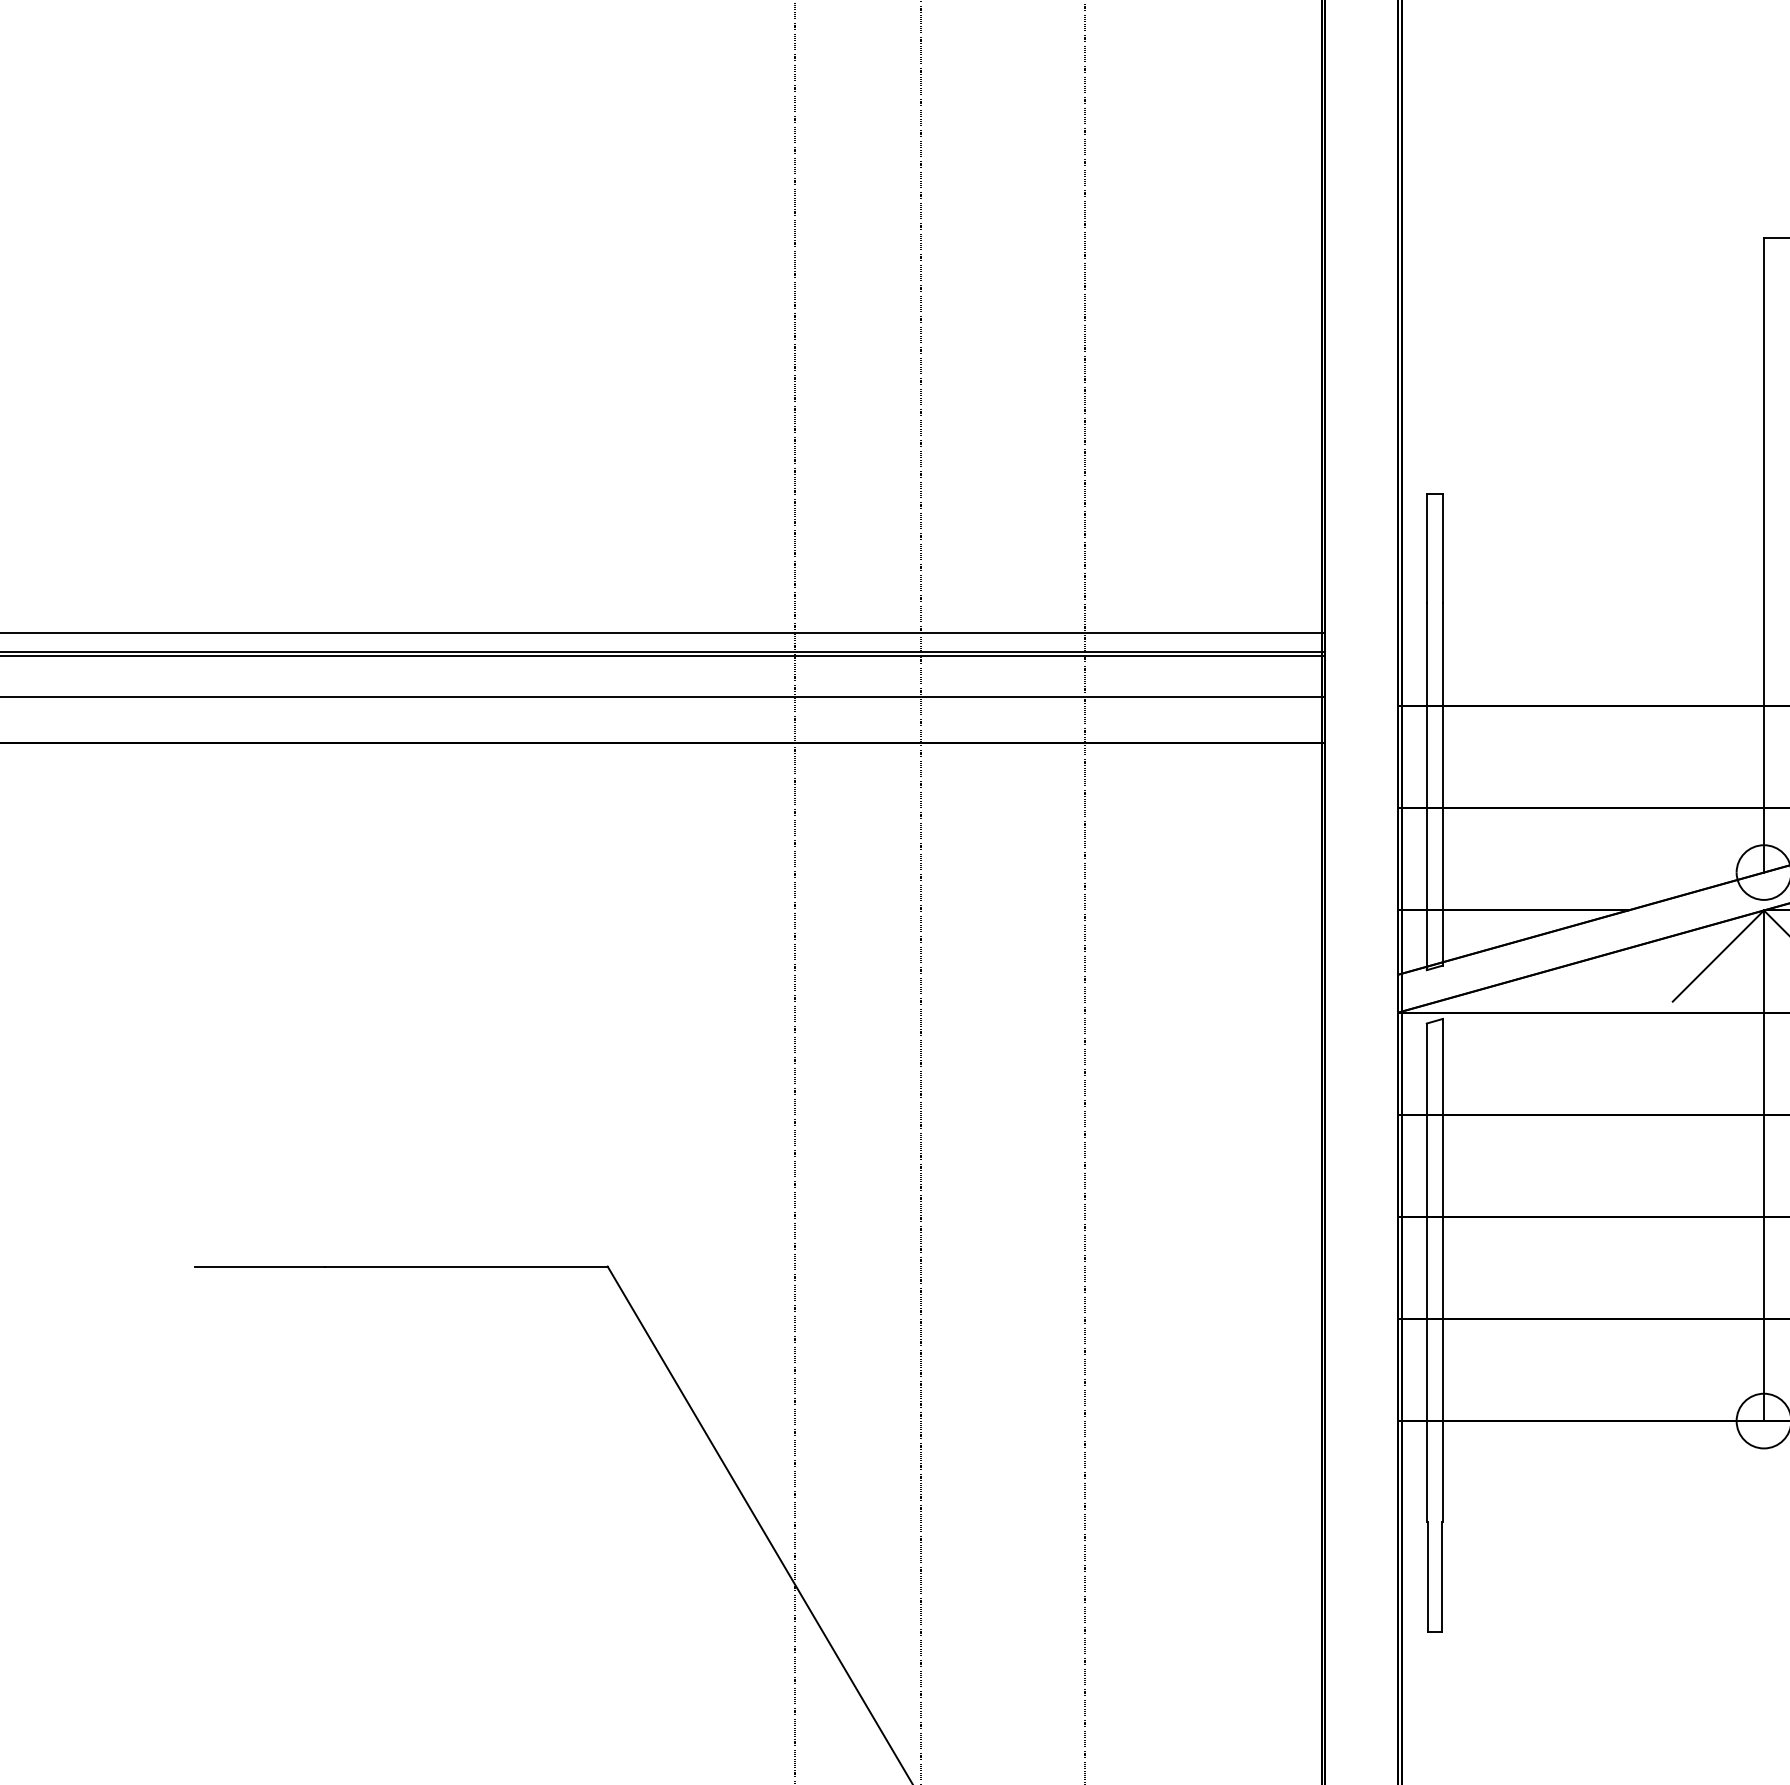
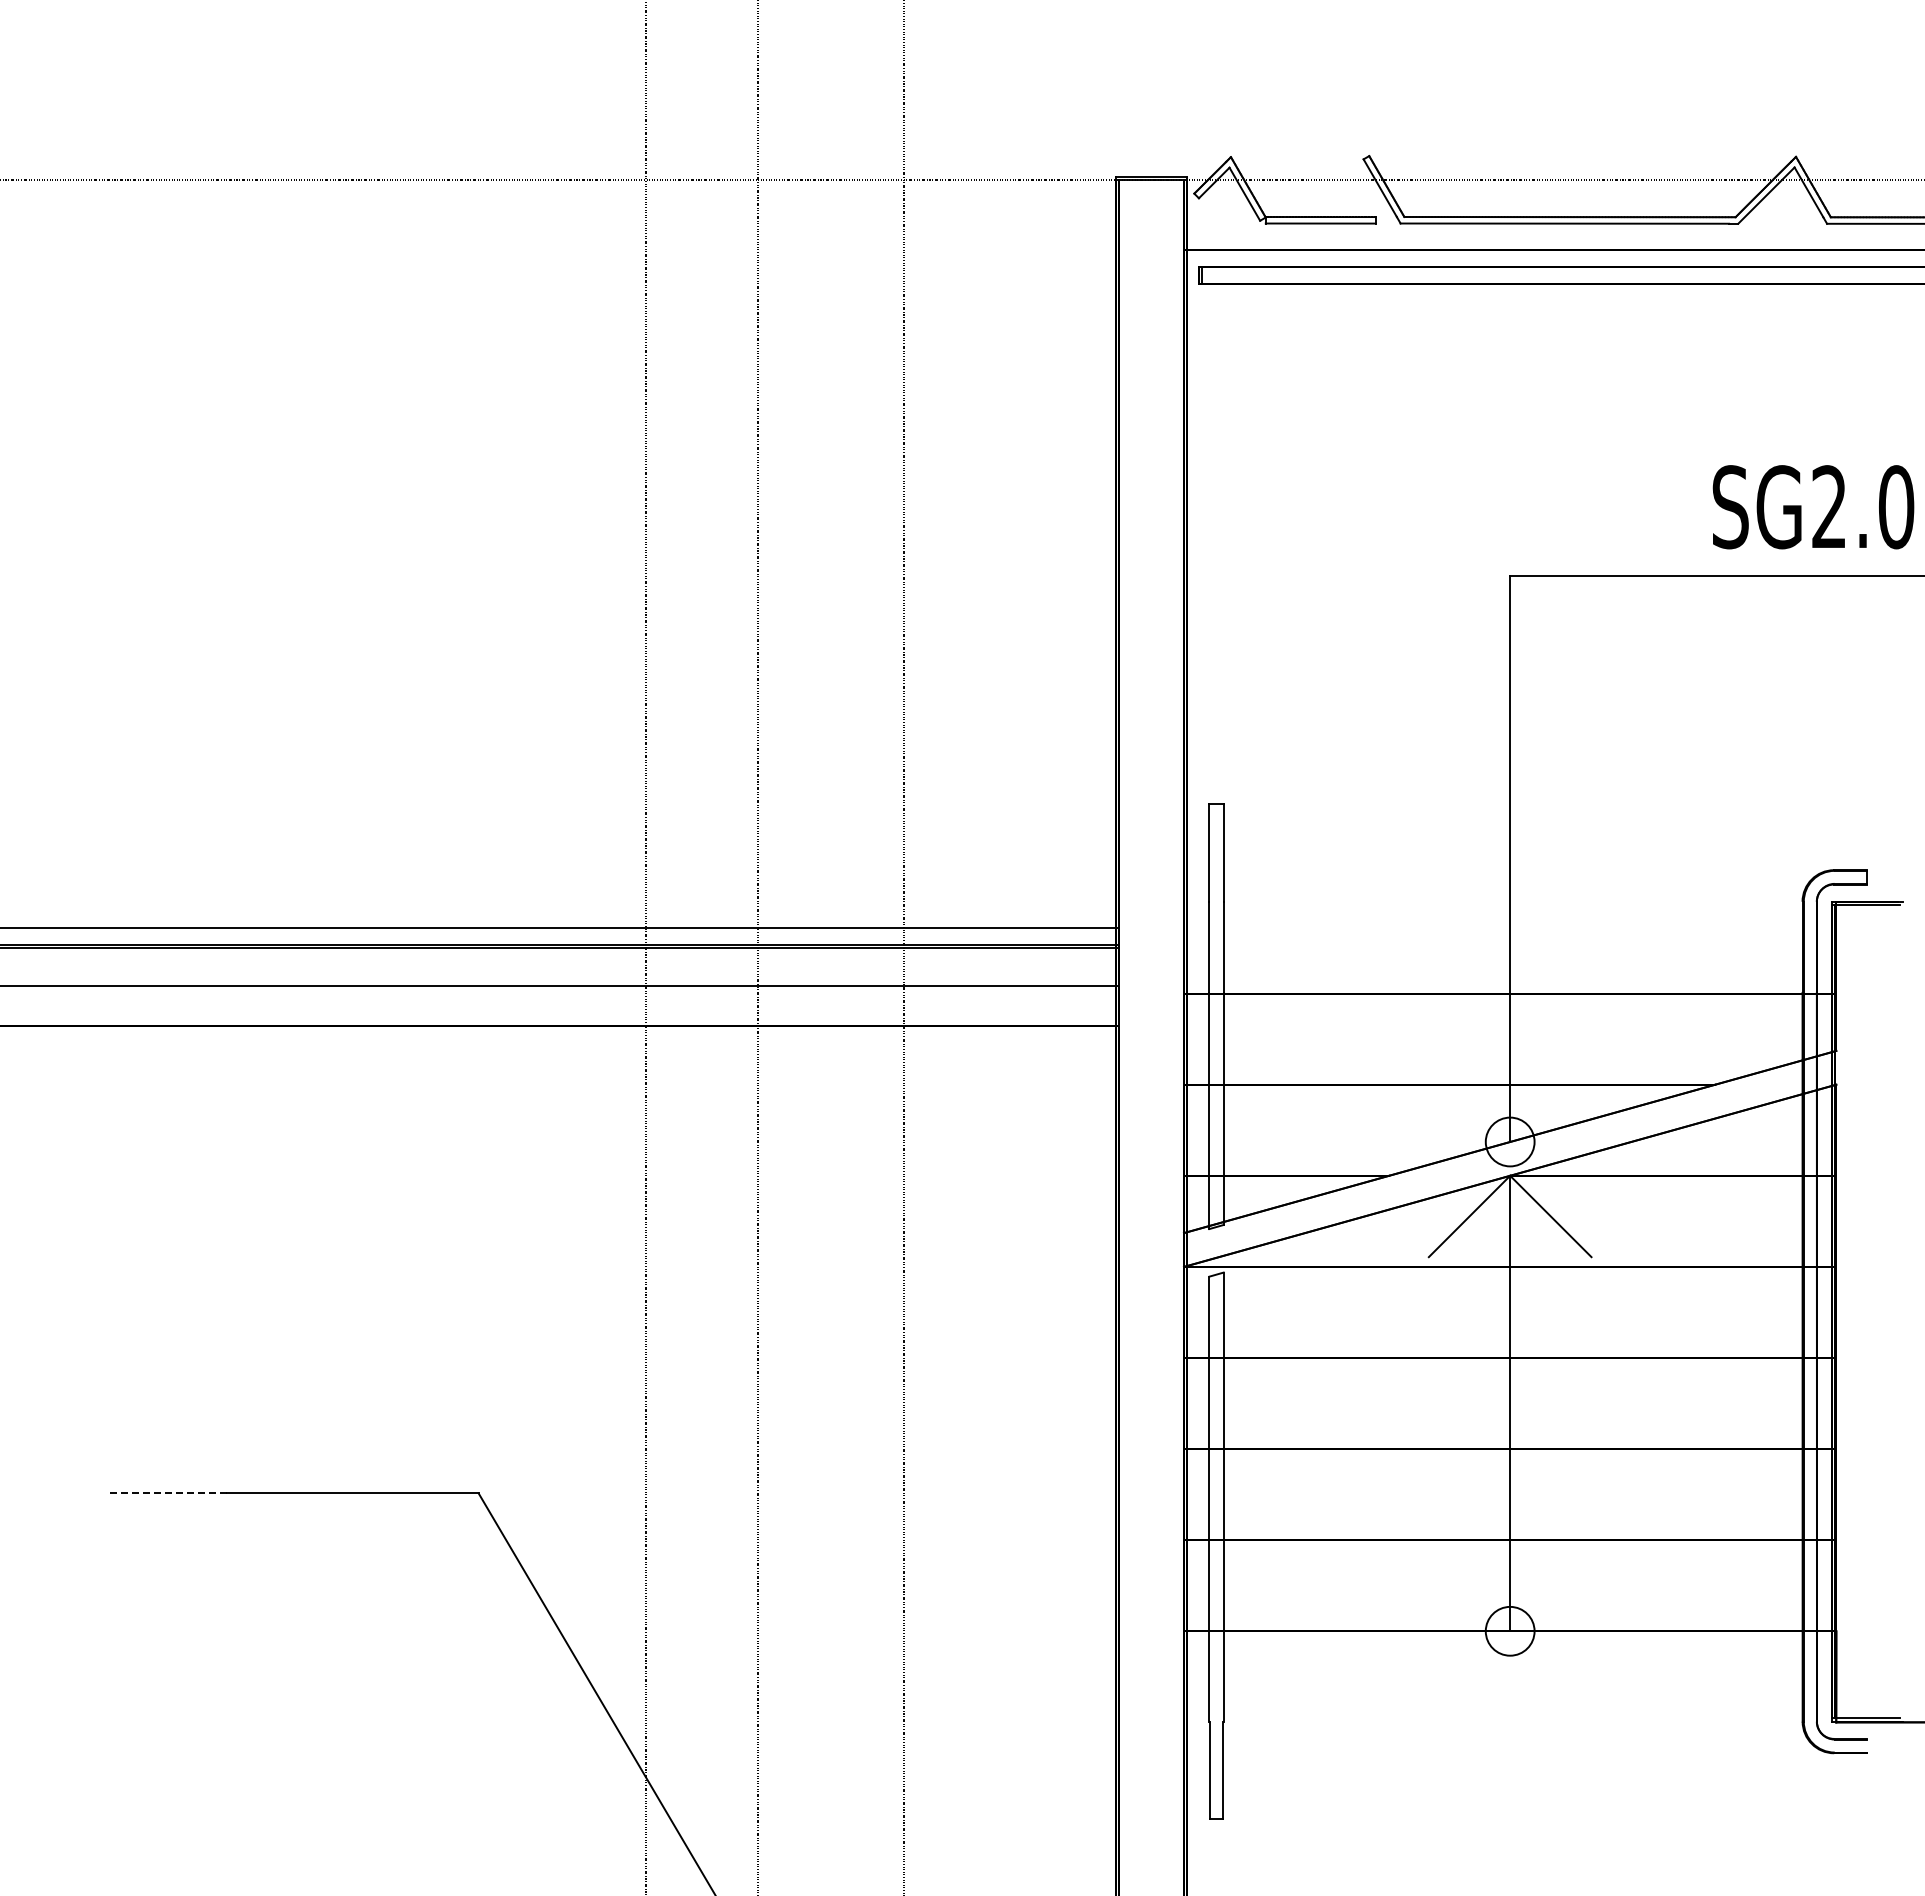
line: (259, 1266) -> (168, 1493), solid -> dashed

